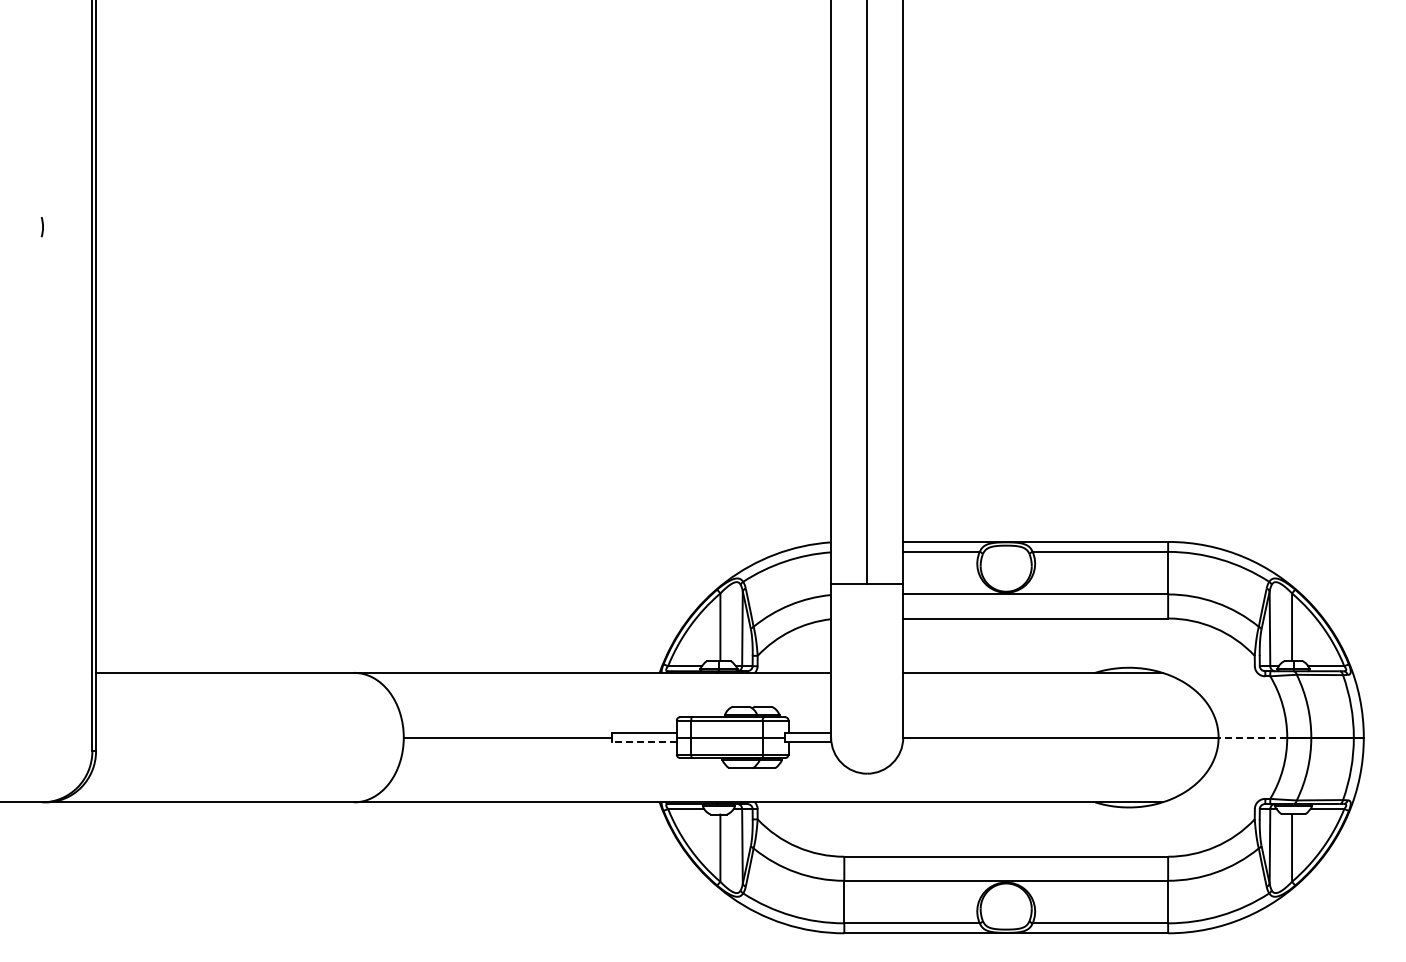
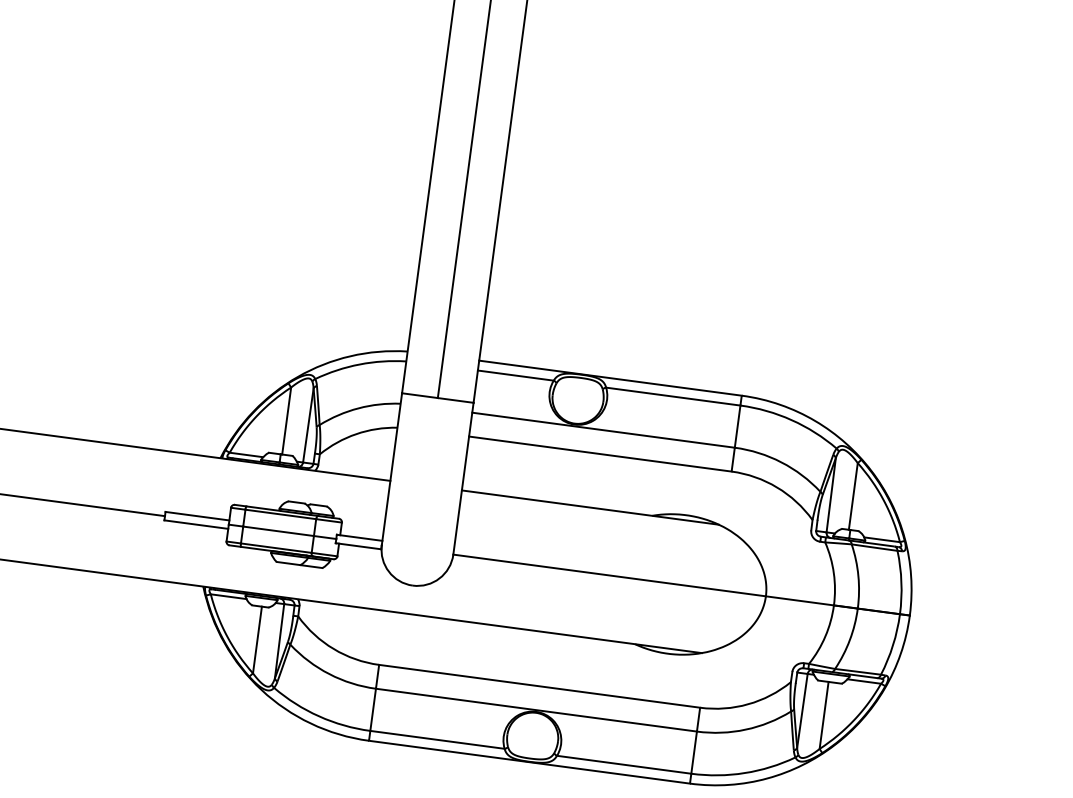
line: (1252, 737) -> (799, 600), dashed -> solid
line: (644, 741) -> (196, 524), dashed -> solid

